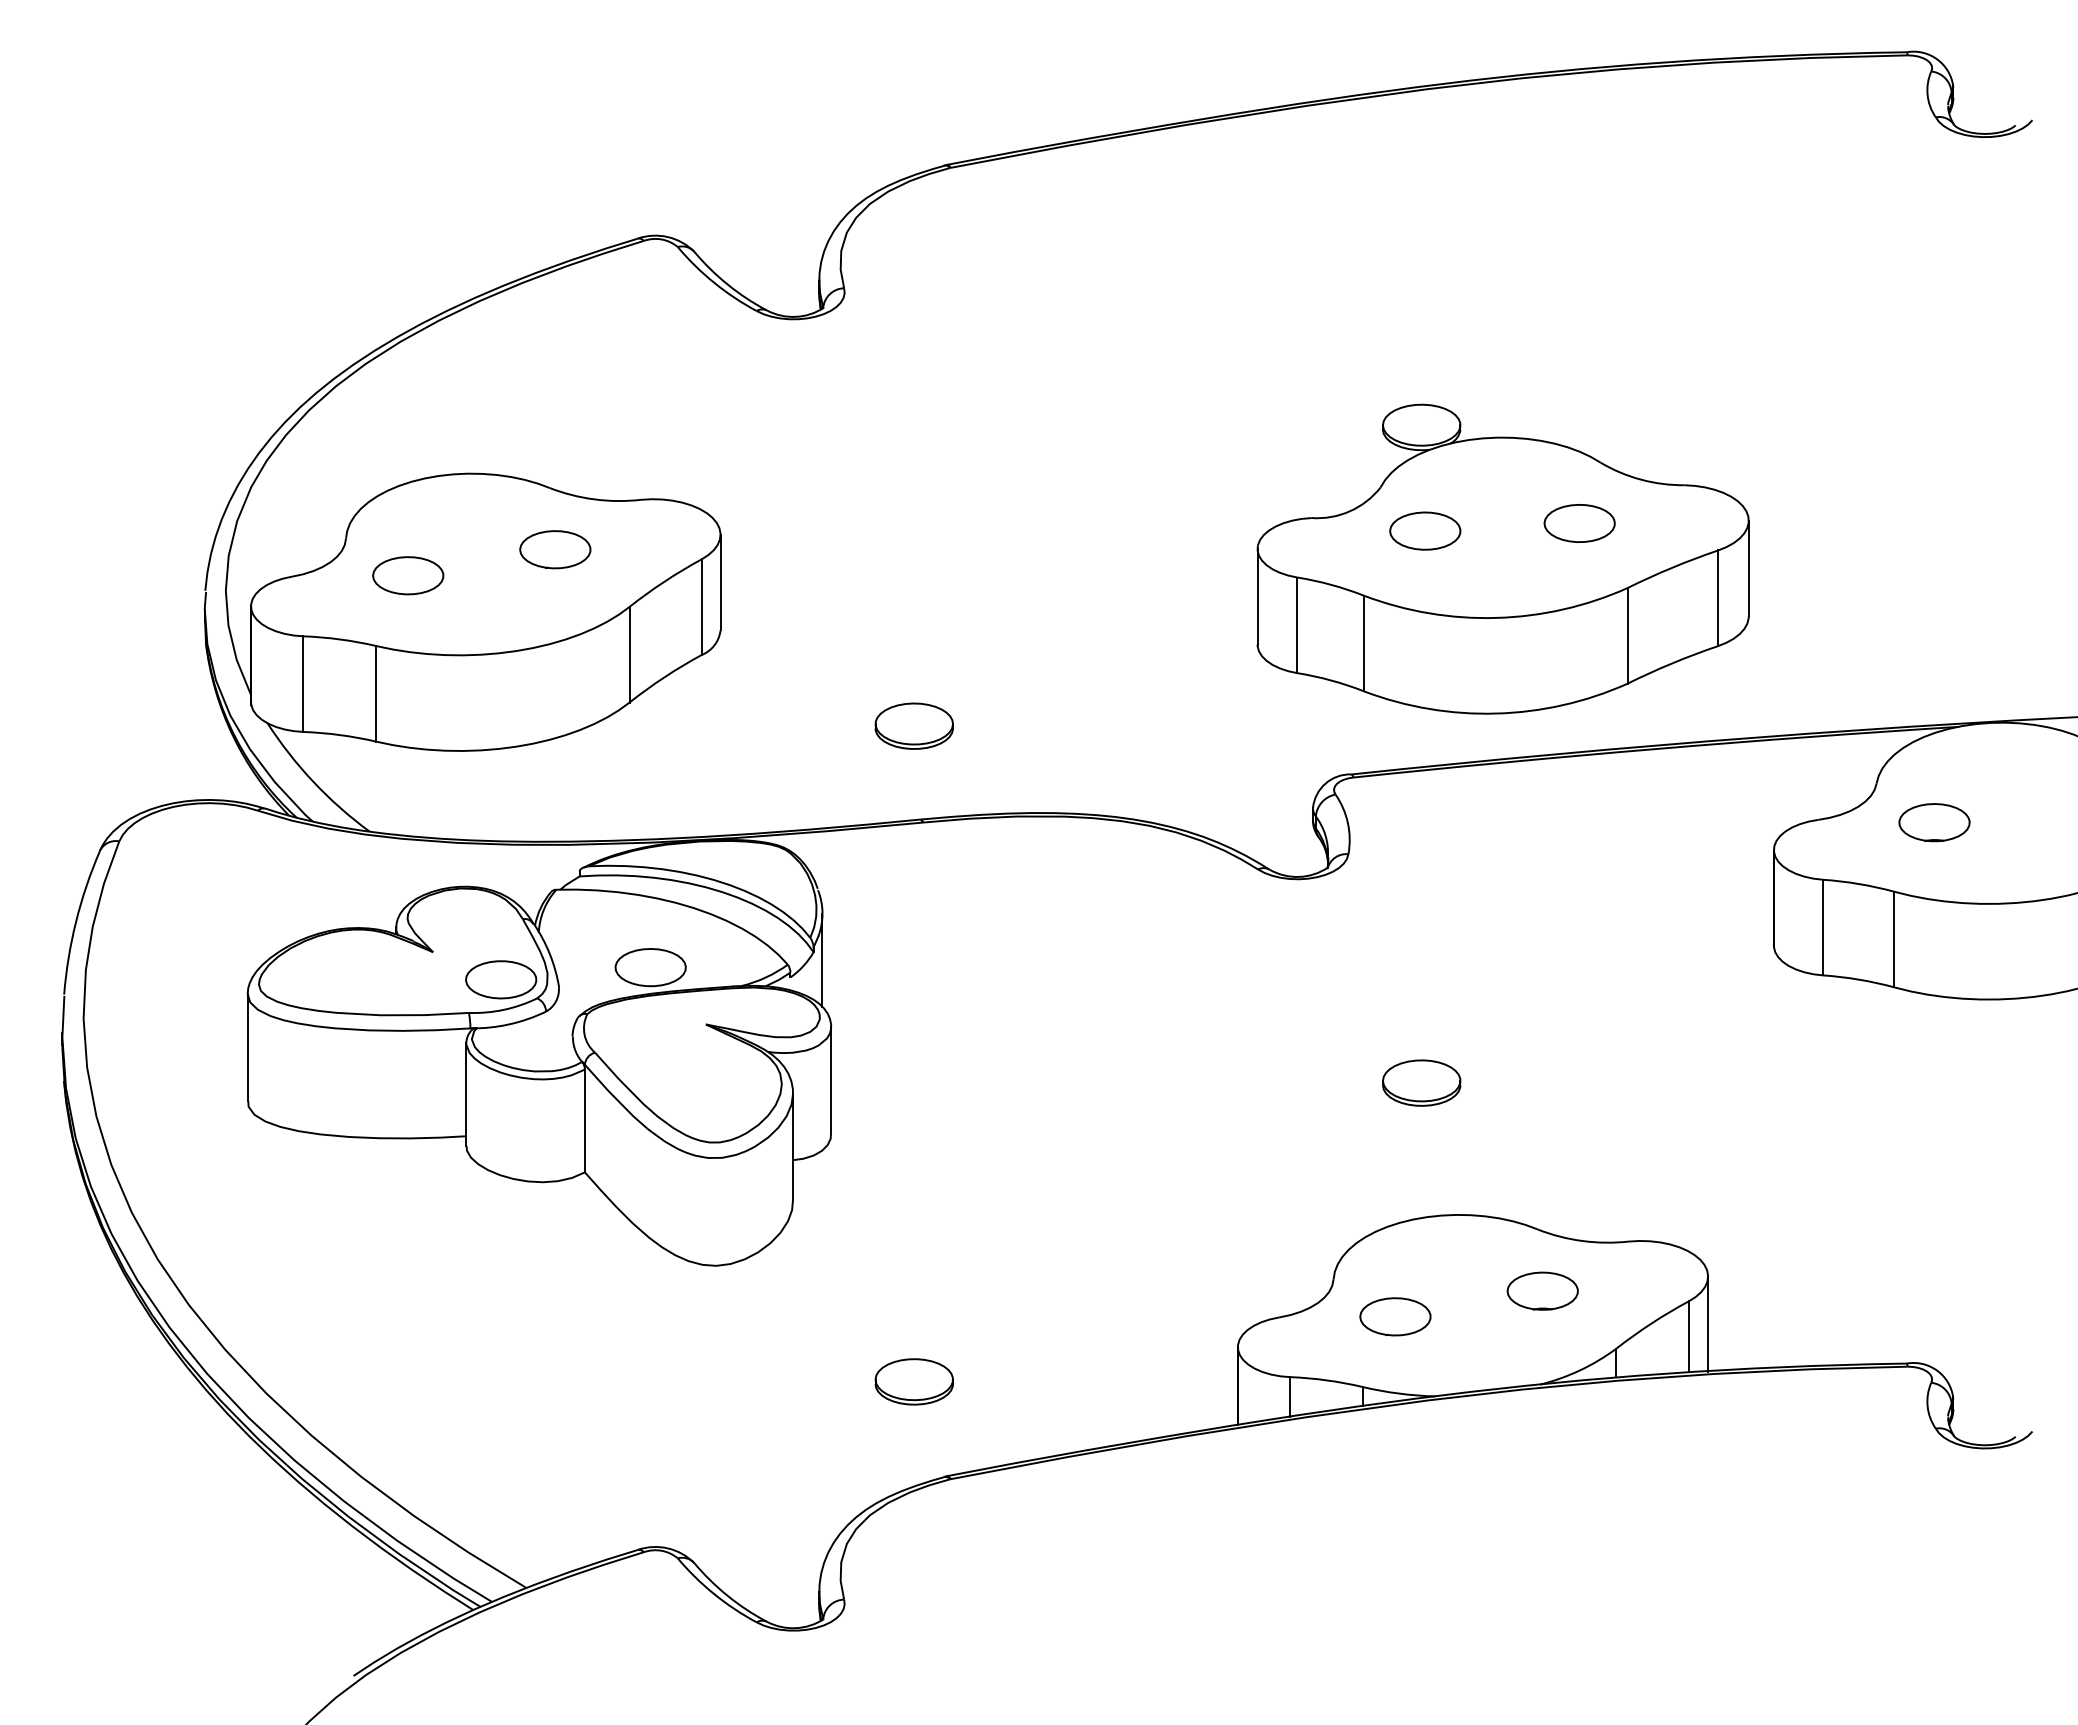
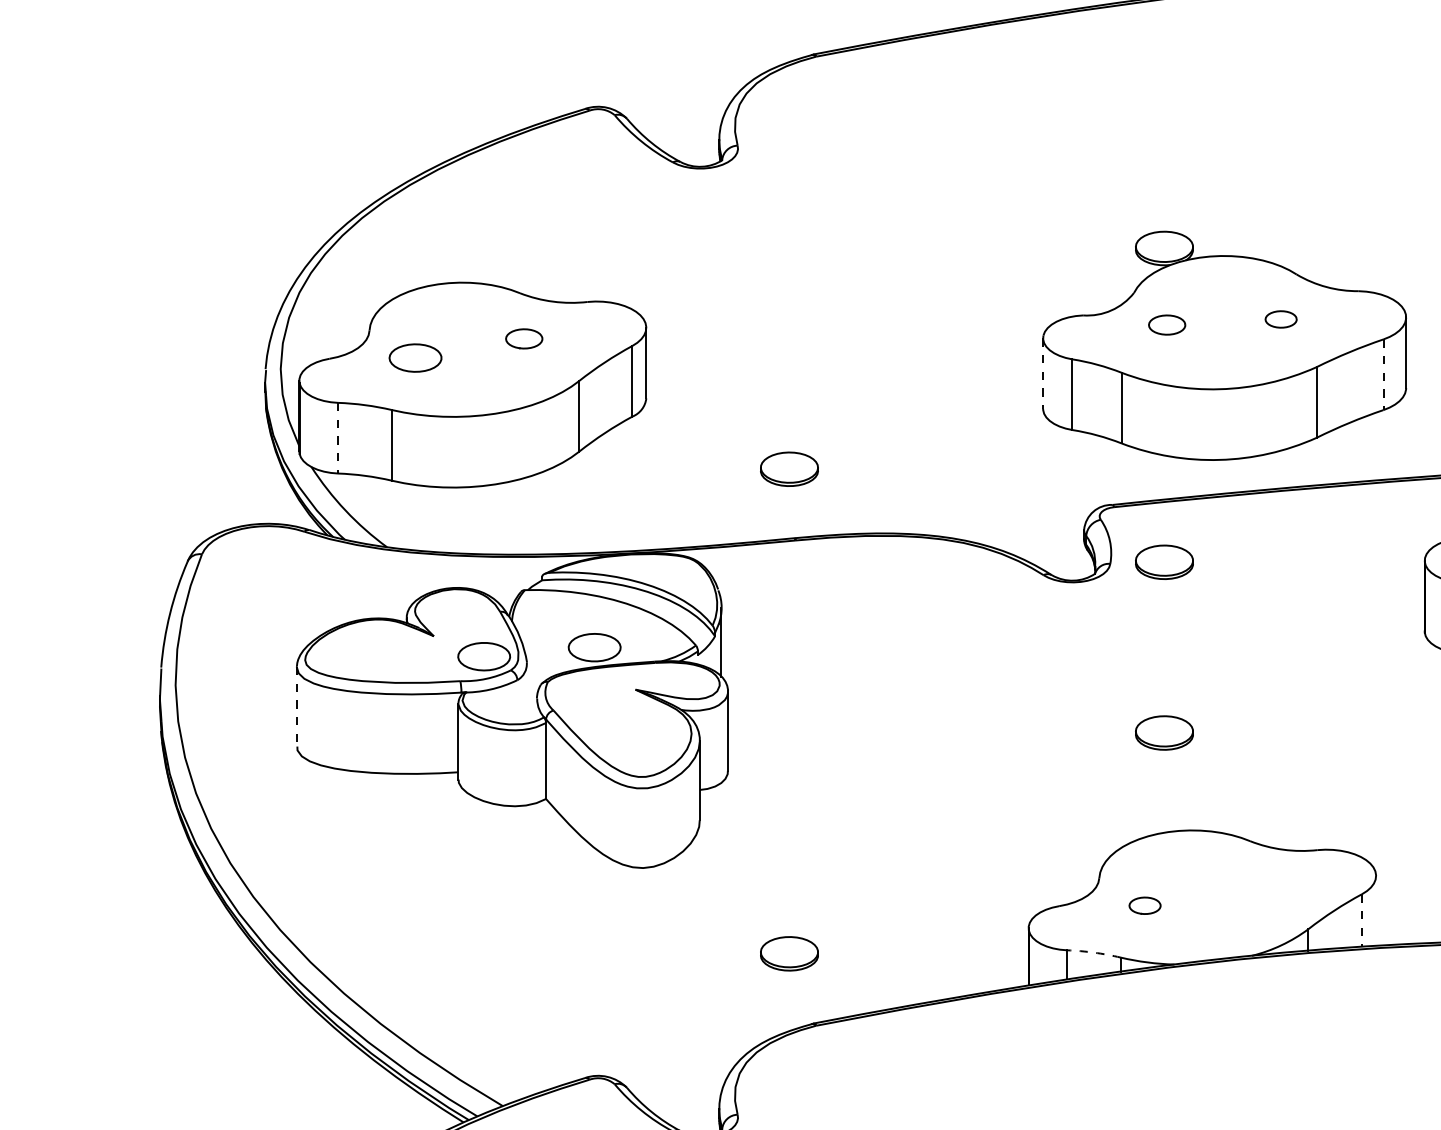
part: (1579, 523) -> (1281, 319), size x0.6
part: (1425, 530) -> (1167, 324), size x0.7
part: (555, 549) -> (524, 338), size x0.7
line: (1257, 596) -> (1043, 373), solid -> dashed
line: (1718, 598) -> (1383, 374), solid -> dashed
line: (303, 684) -> (338, 438), solid -> dashed
part: (1421, 851) -> (1164, 561), added
line: (247, 1047) -> (296, 706), solid -> dashed
part: (1542, 1290) -> (1253, 886), removed
part: (1395, 1316) -> (1145, 905), size x0.6
line: (1708, 1324) -> (1376, 911), removed
line: (1689, 1337) -> (1362, 921), solid -> dashed
arc: (1326, 1380) -> (1094, 952), solid -> dashed

